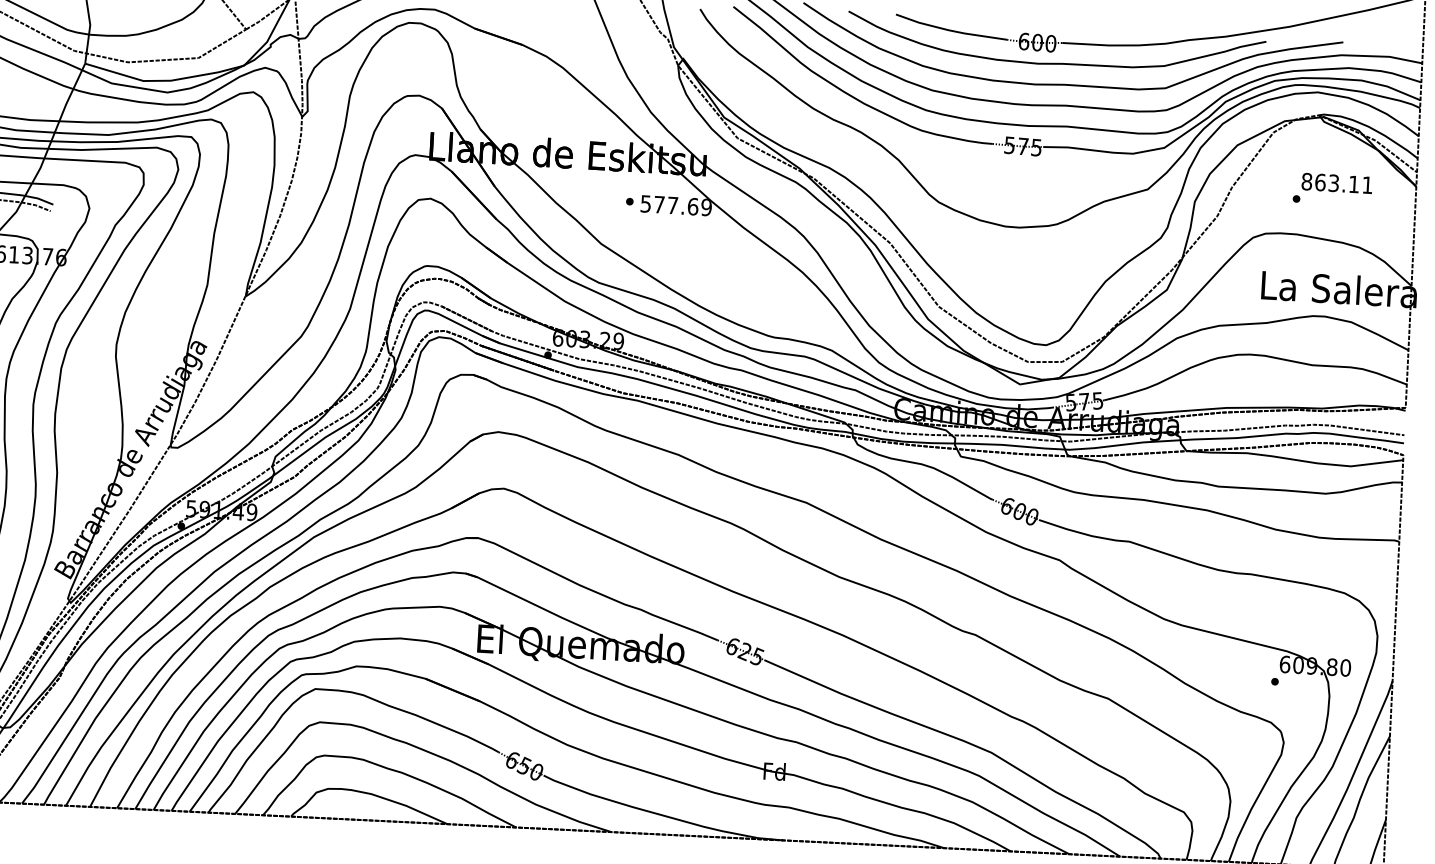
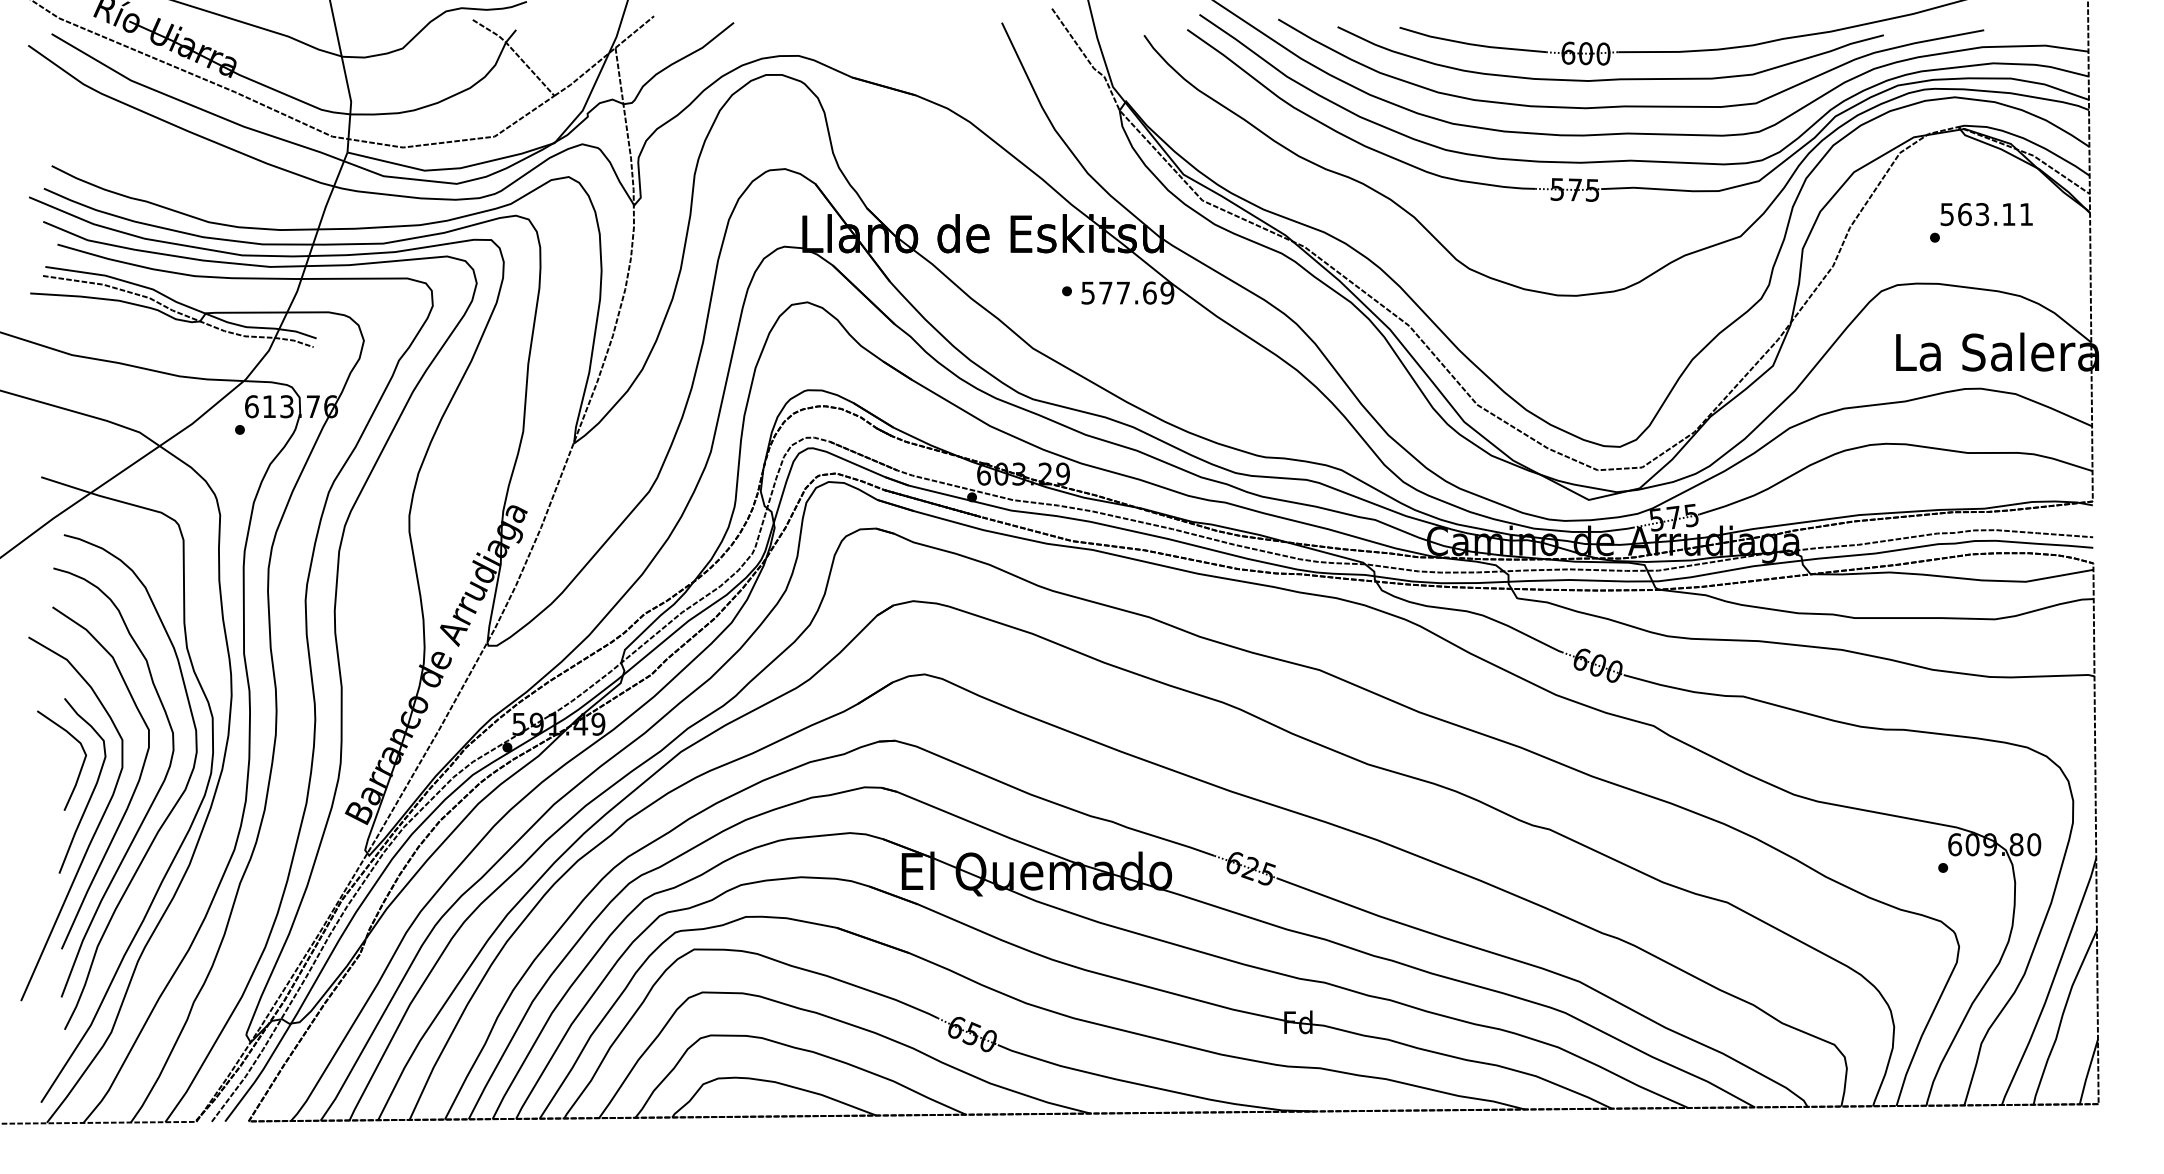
text: (1307, 181) -> (1947, 214), 863.11 -> 563.11

